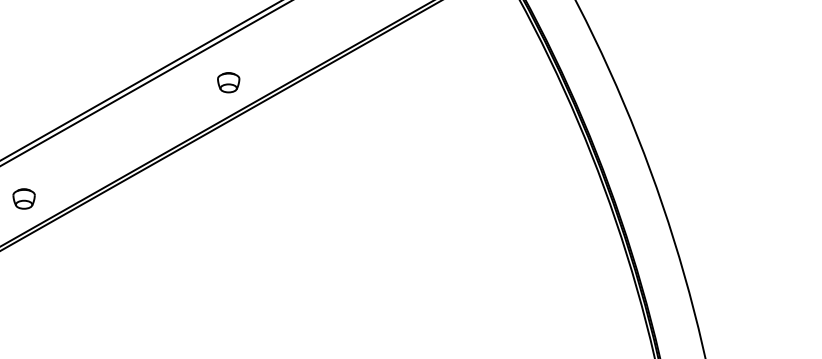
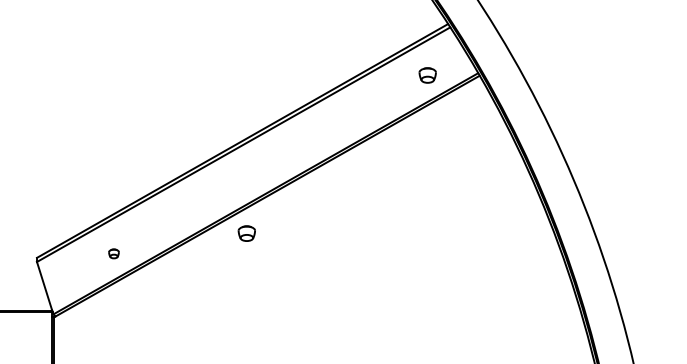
part: (228, 82) -> (246, 233), moved
part: (23, 198) -> (113, 253), size x0.6

